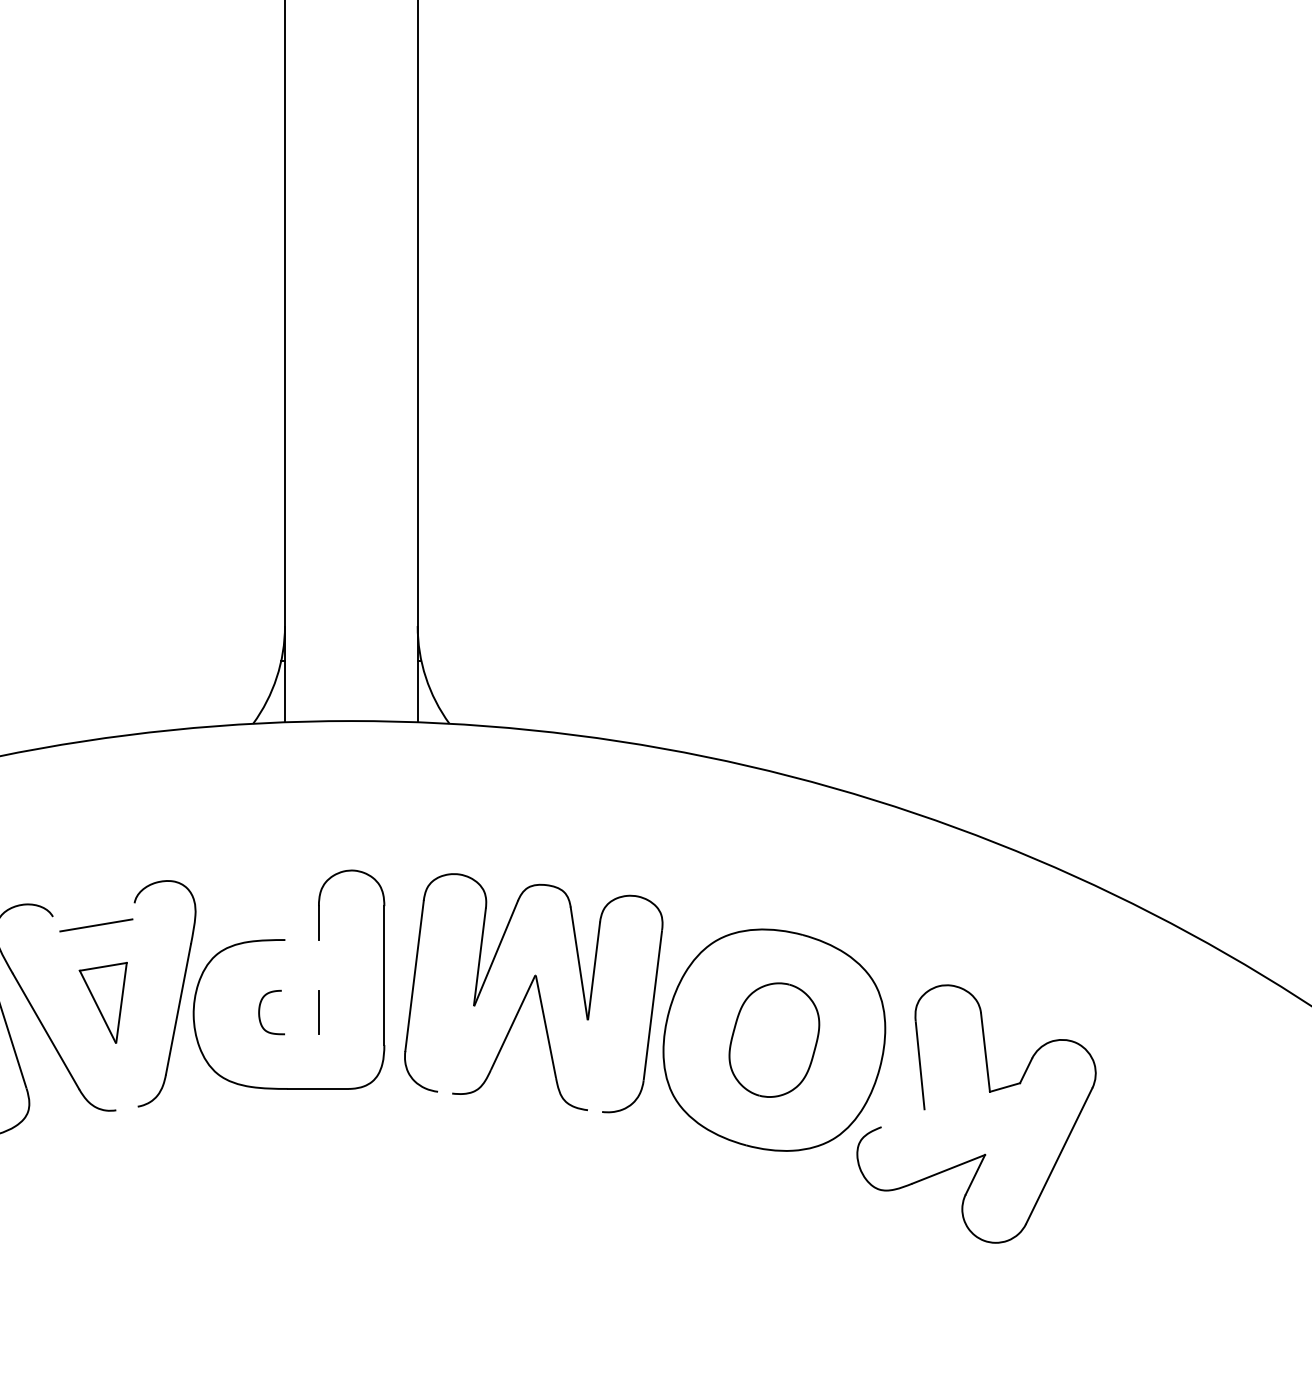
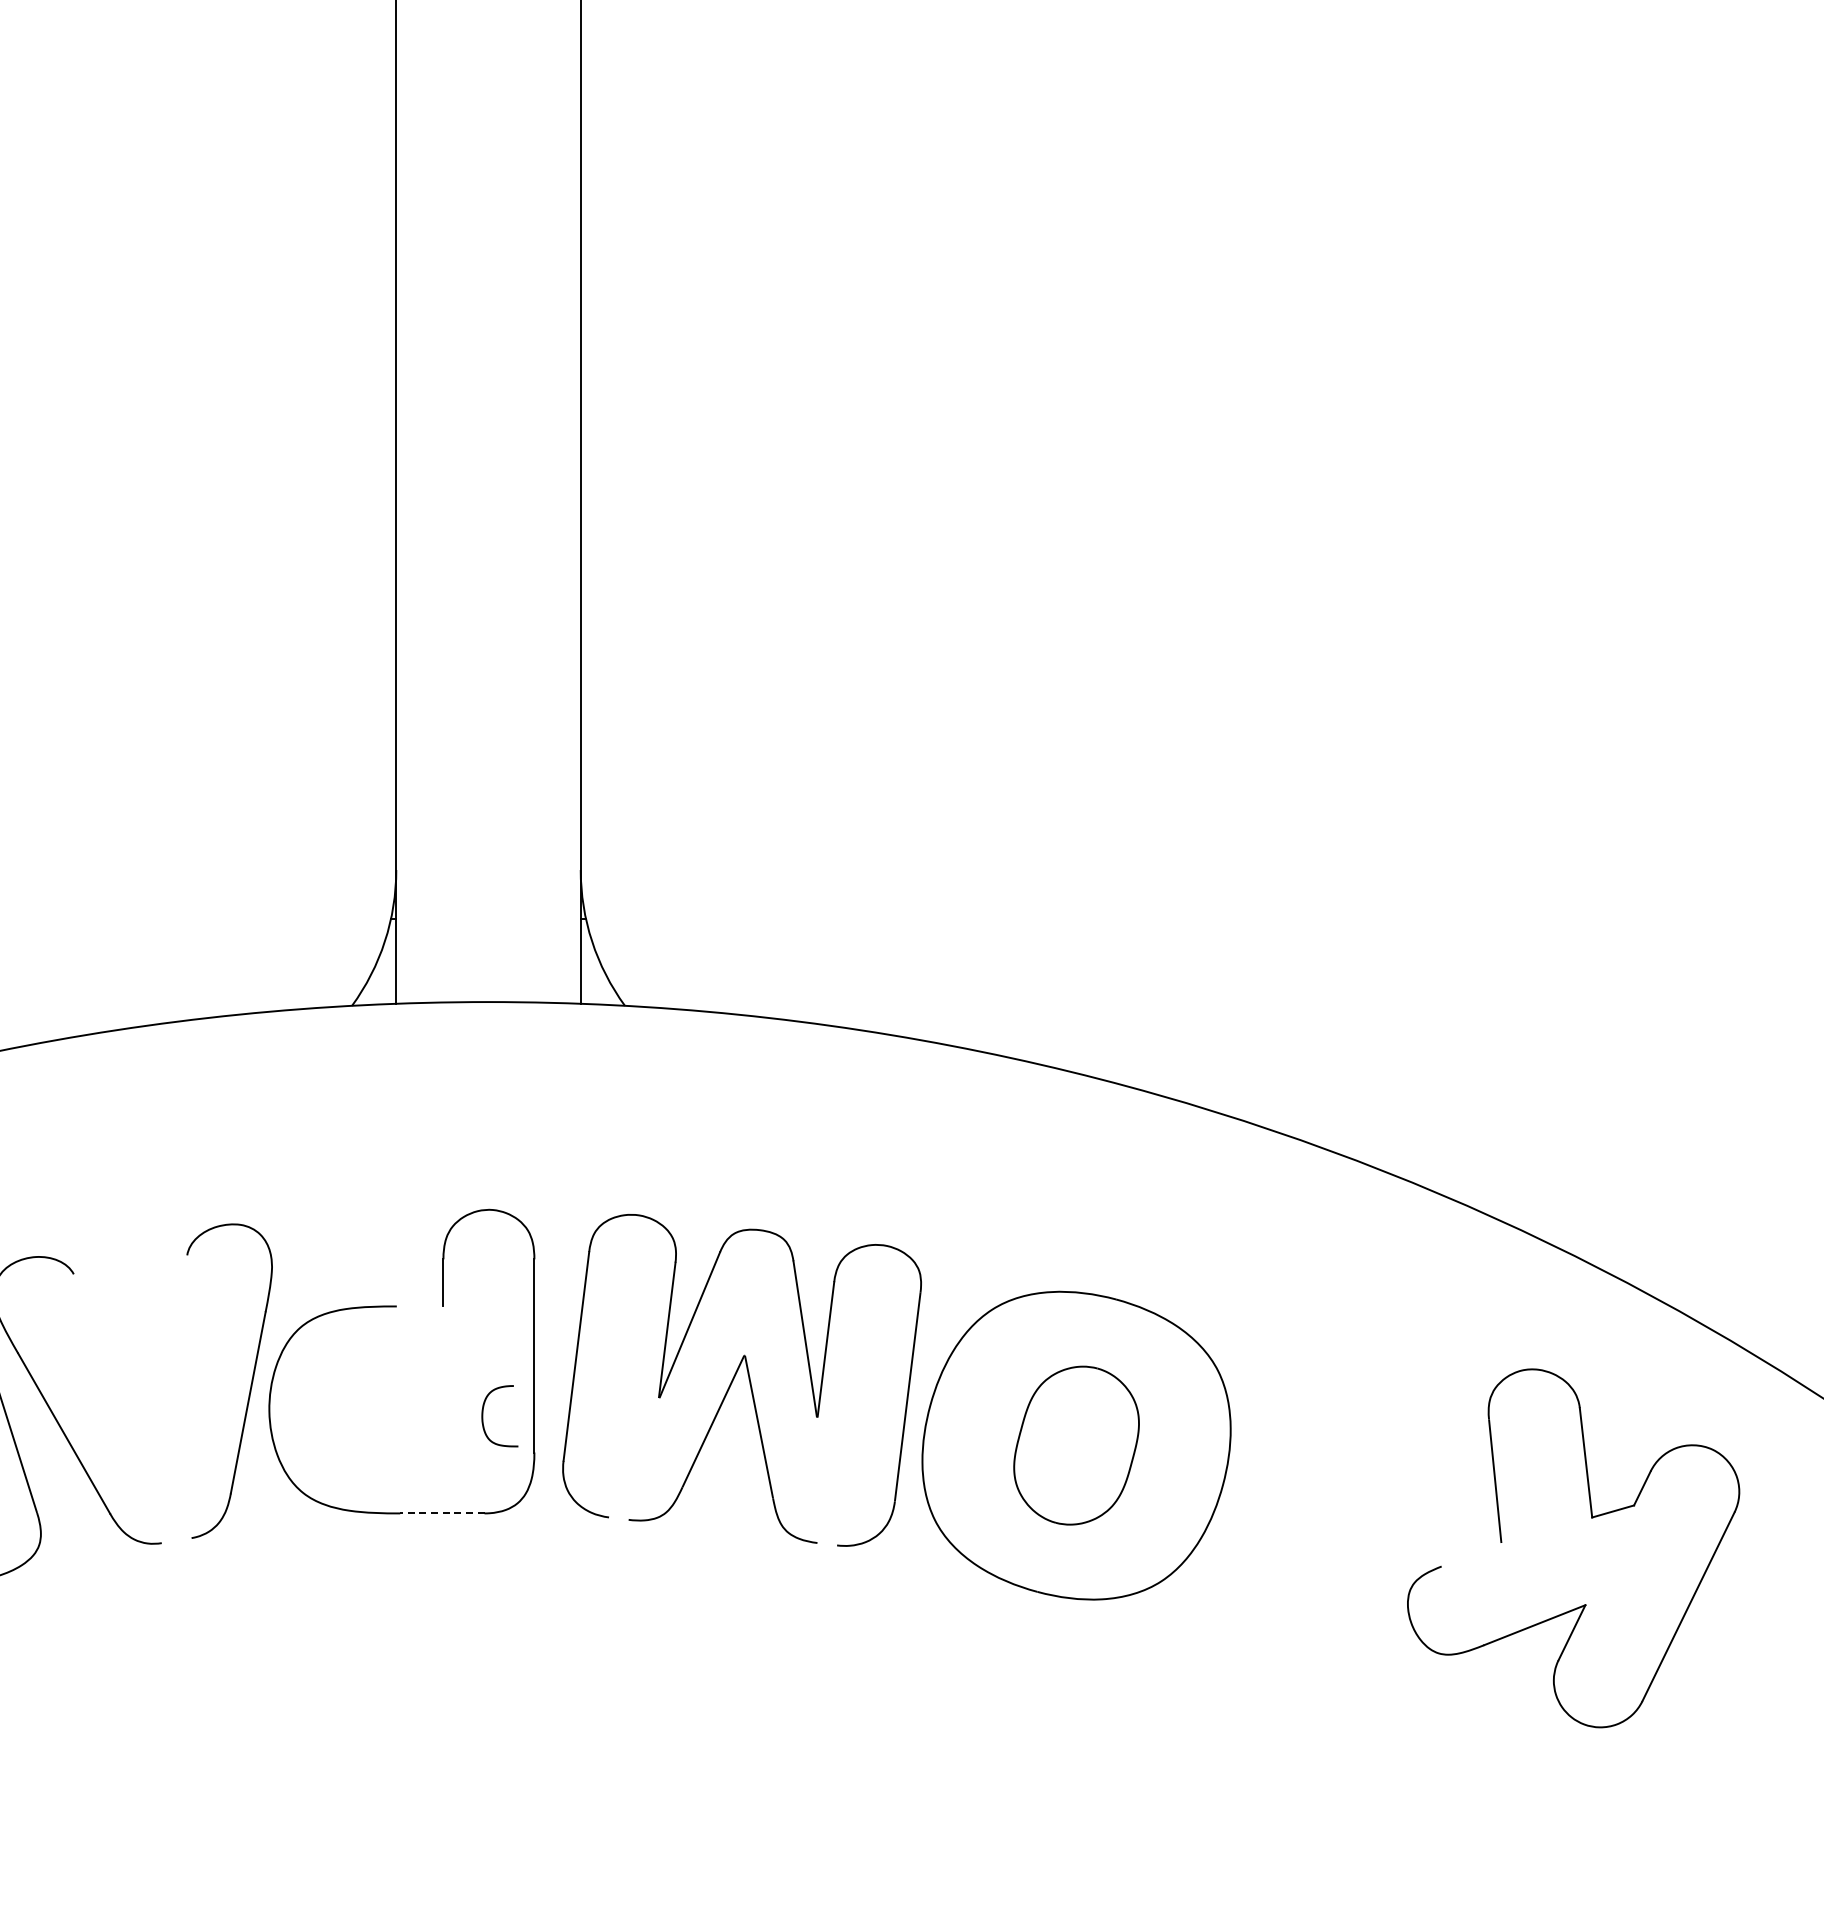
line: (96, 924) -> (134, 1285), removed
part: (103, 1002) -> (143, 1393), removed
curve: (259, 1012) -> (483, 1416), moved
line: (318, 1012) -> (443, 1407), removed
line: (317, 1088) -> (441, 1513), solid -> dashed
part: (989, 1092) -> (1591, 1518), moved

